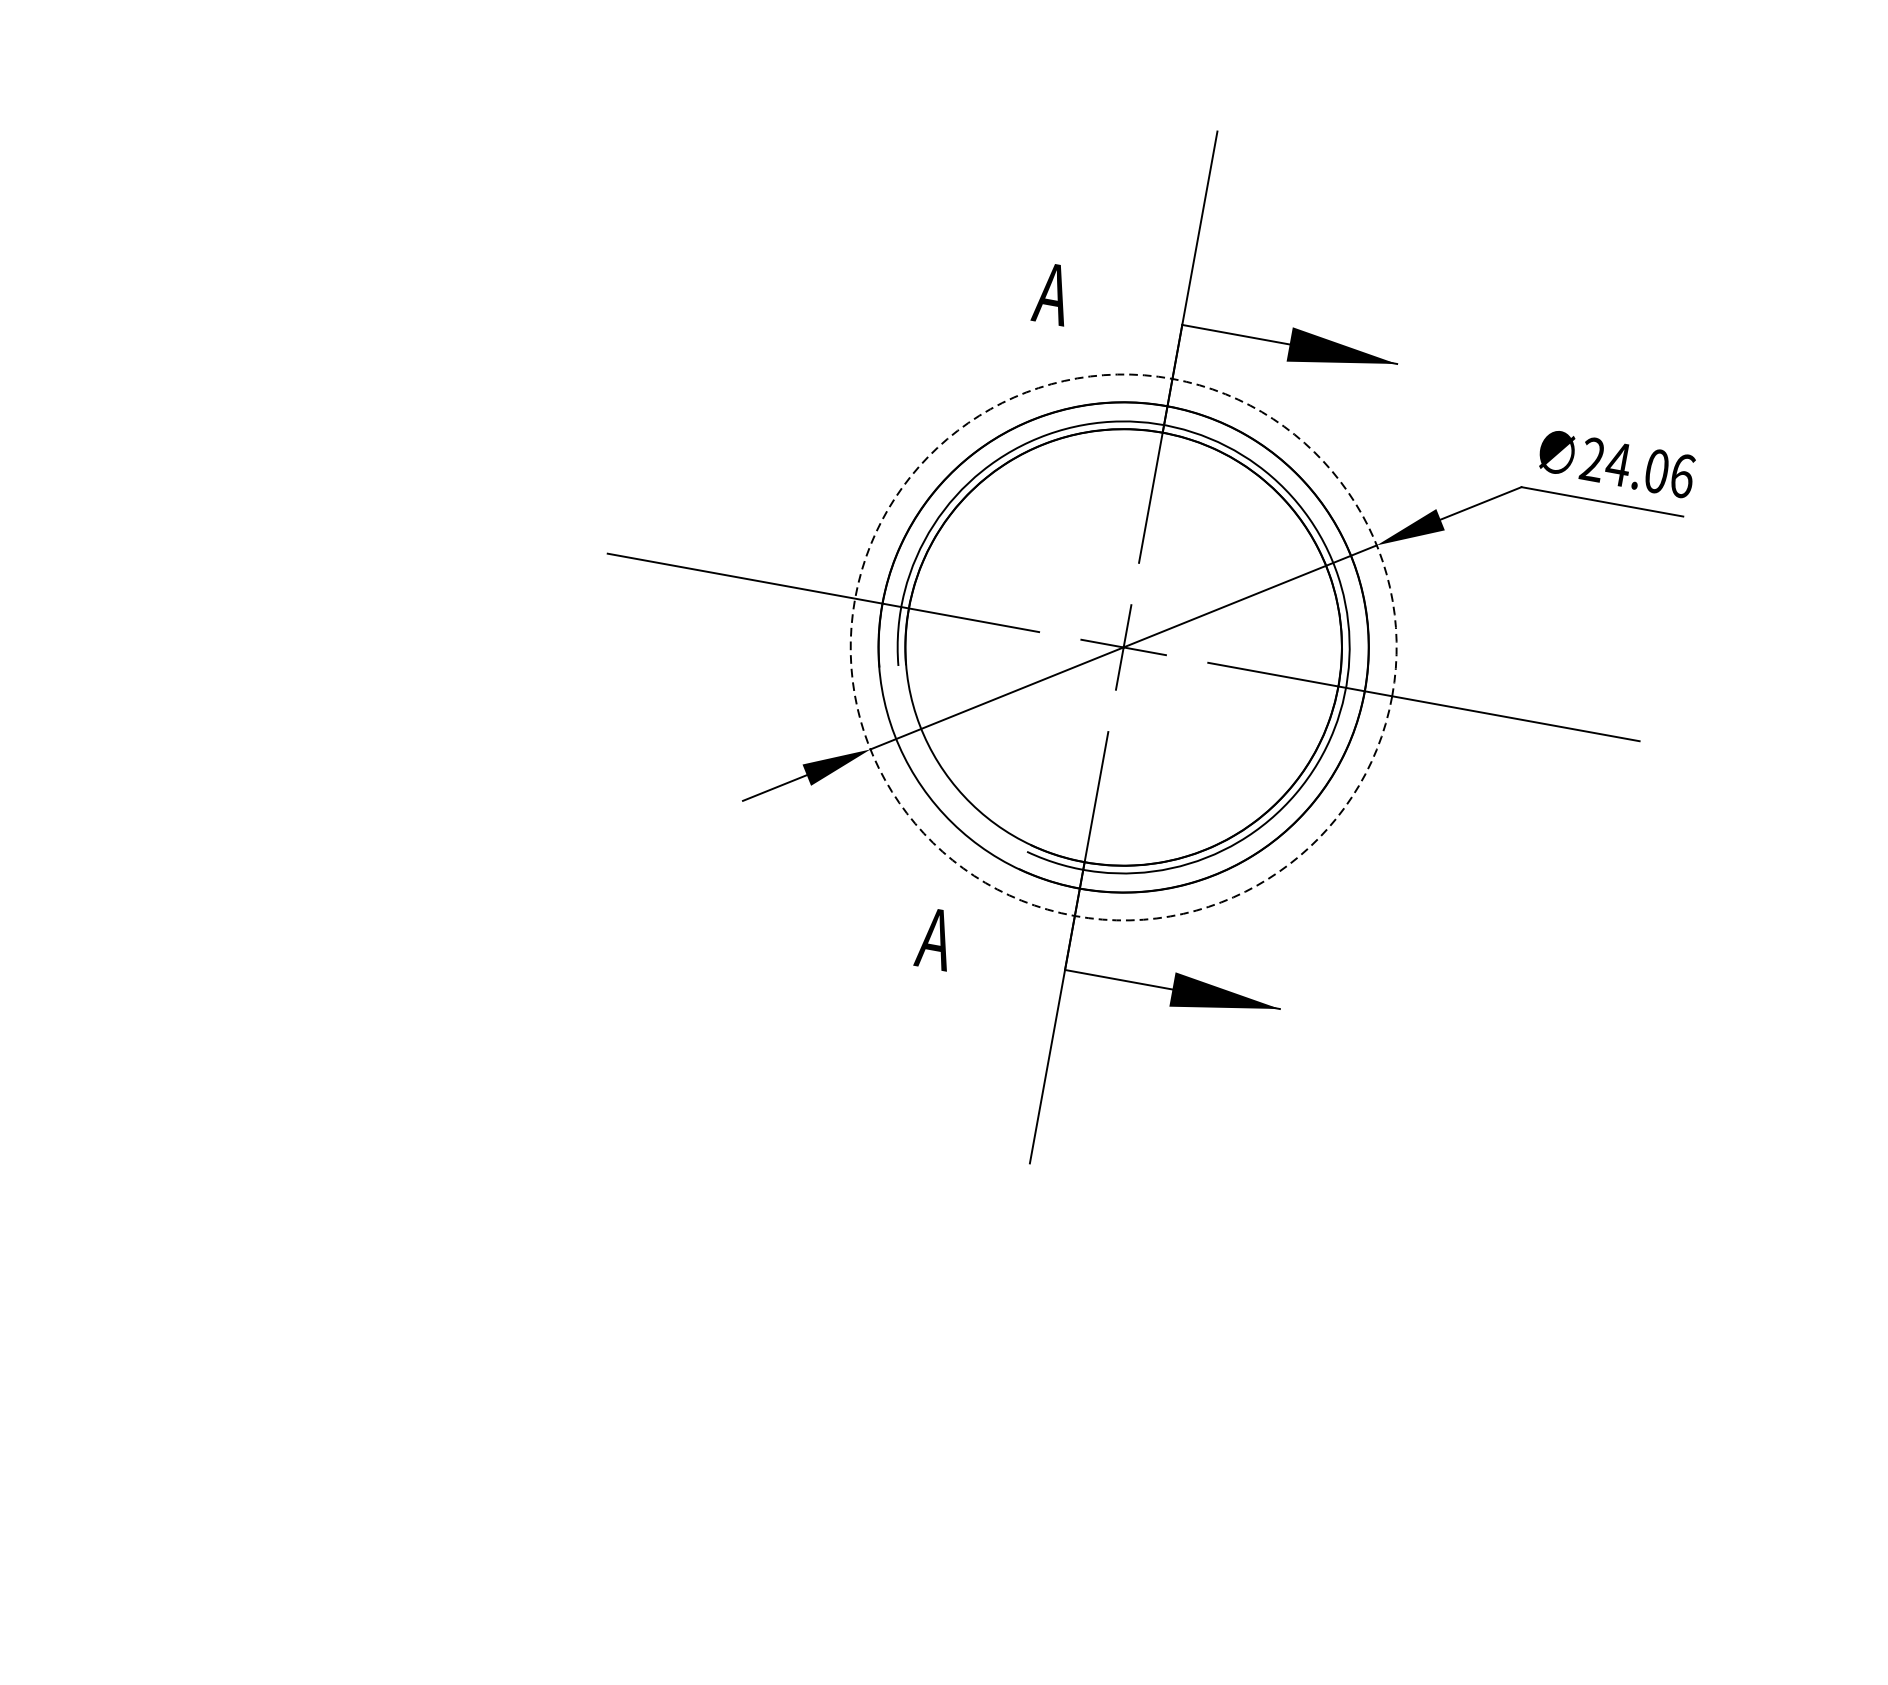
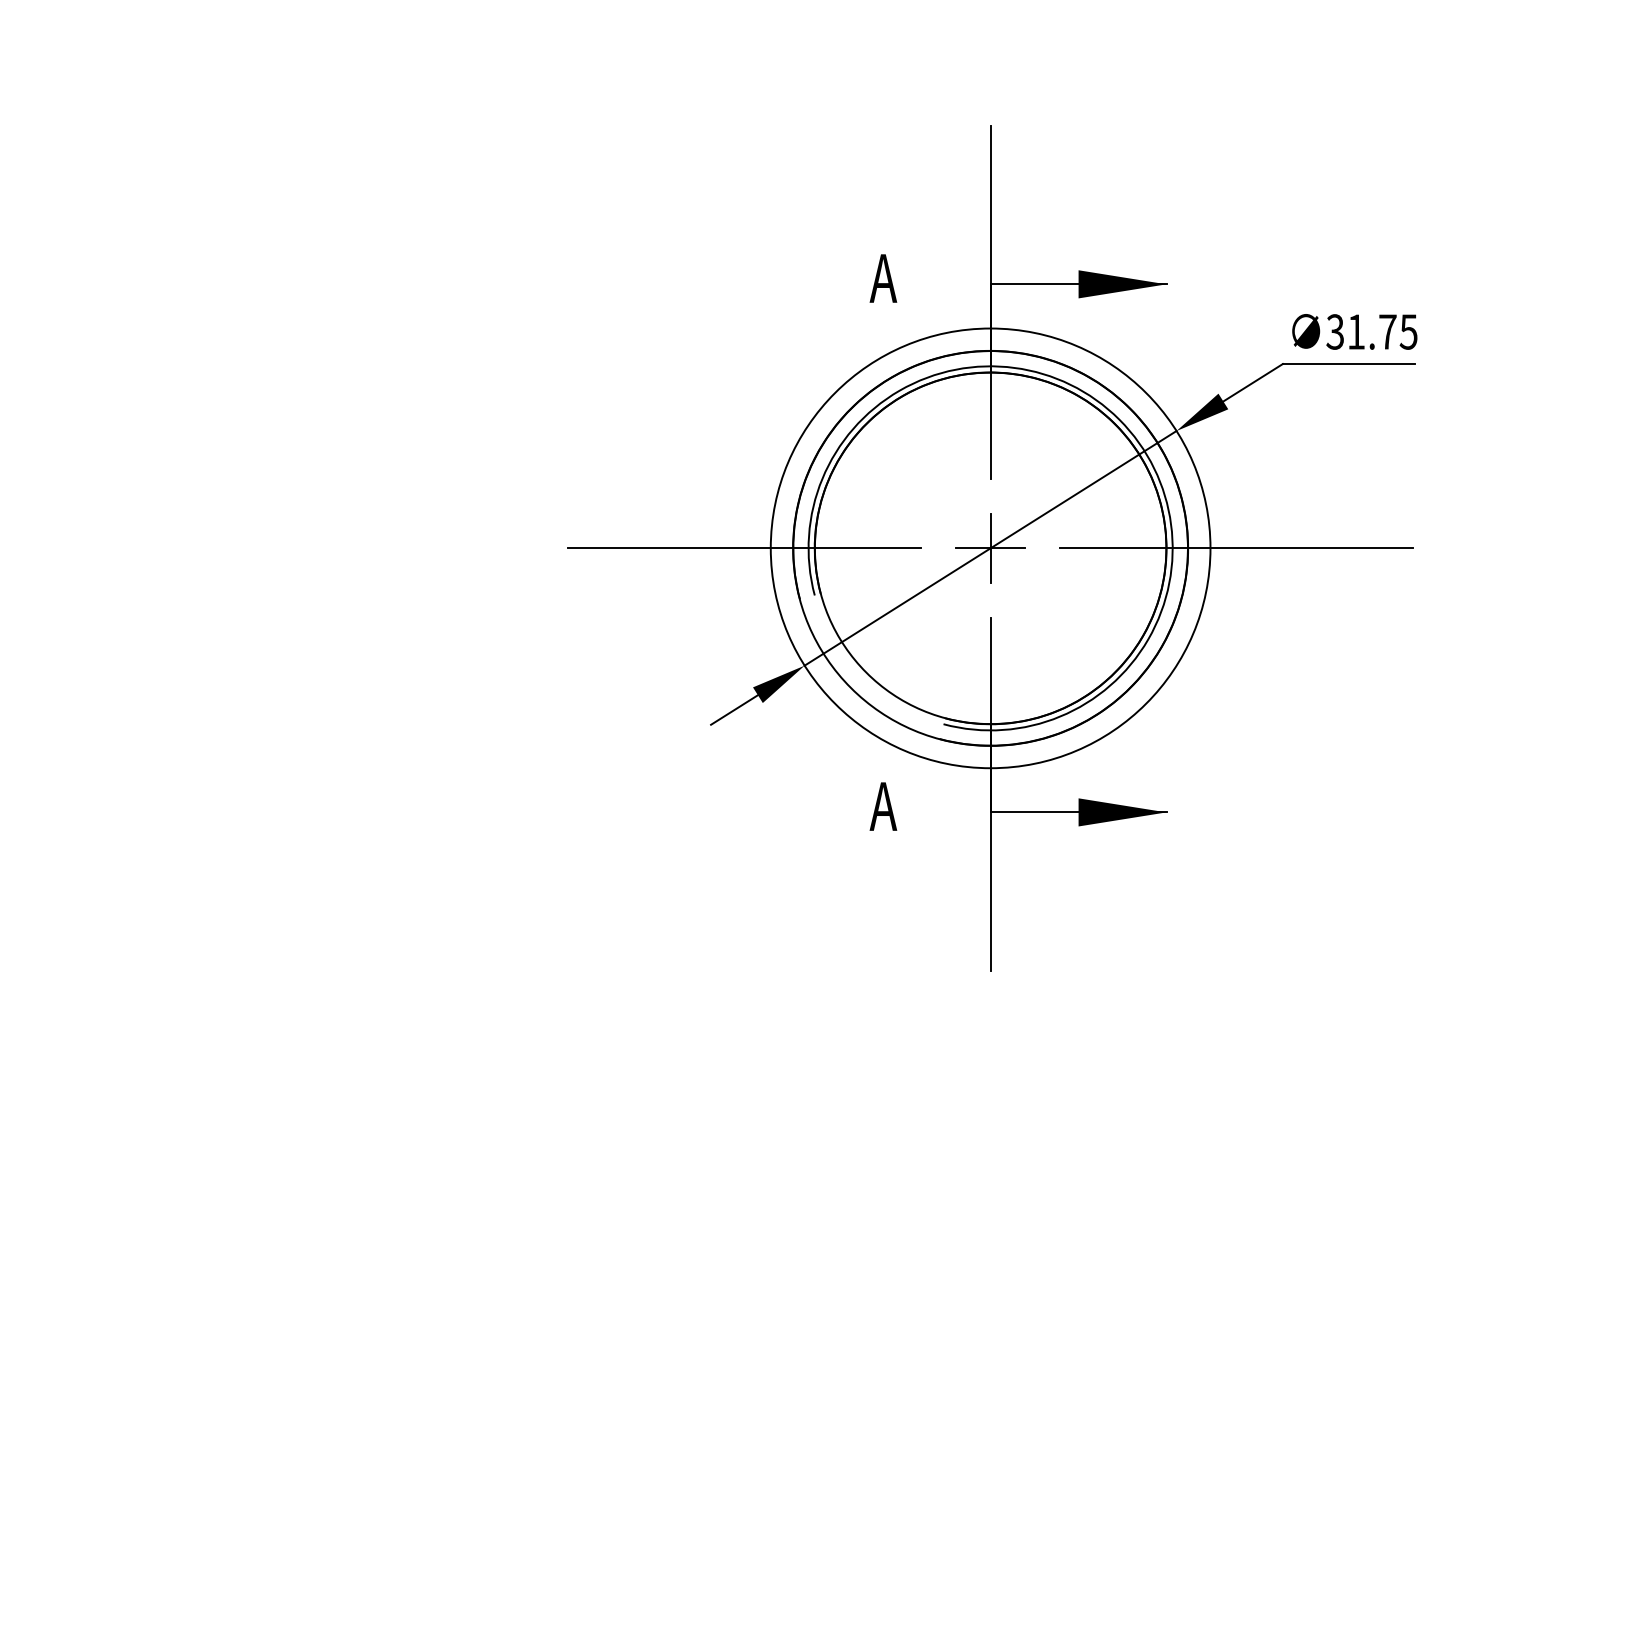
text: (1637, 467) -> (1371, 331), 24.06 -> 31.75
circle: (1123, 647) -> (990, 548), dashed -> solid

